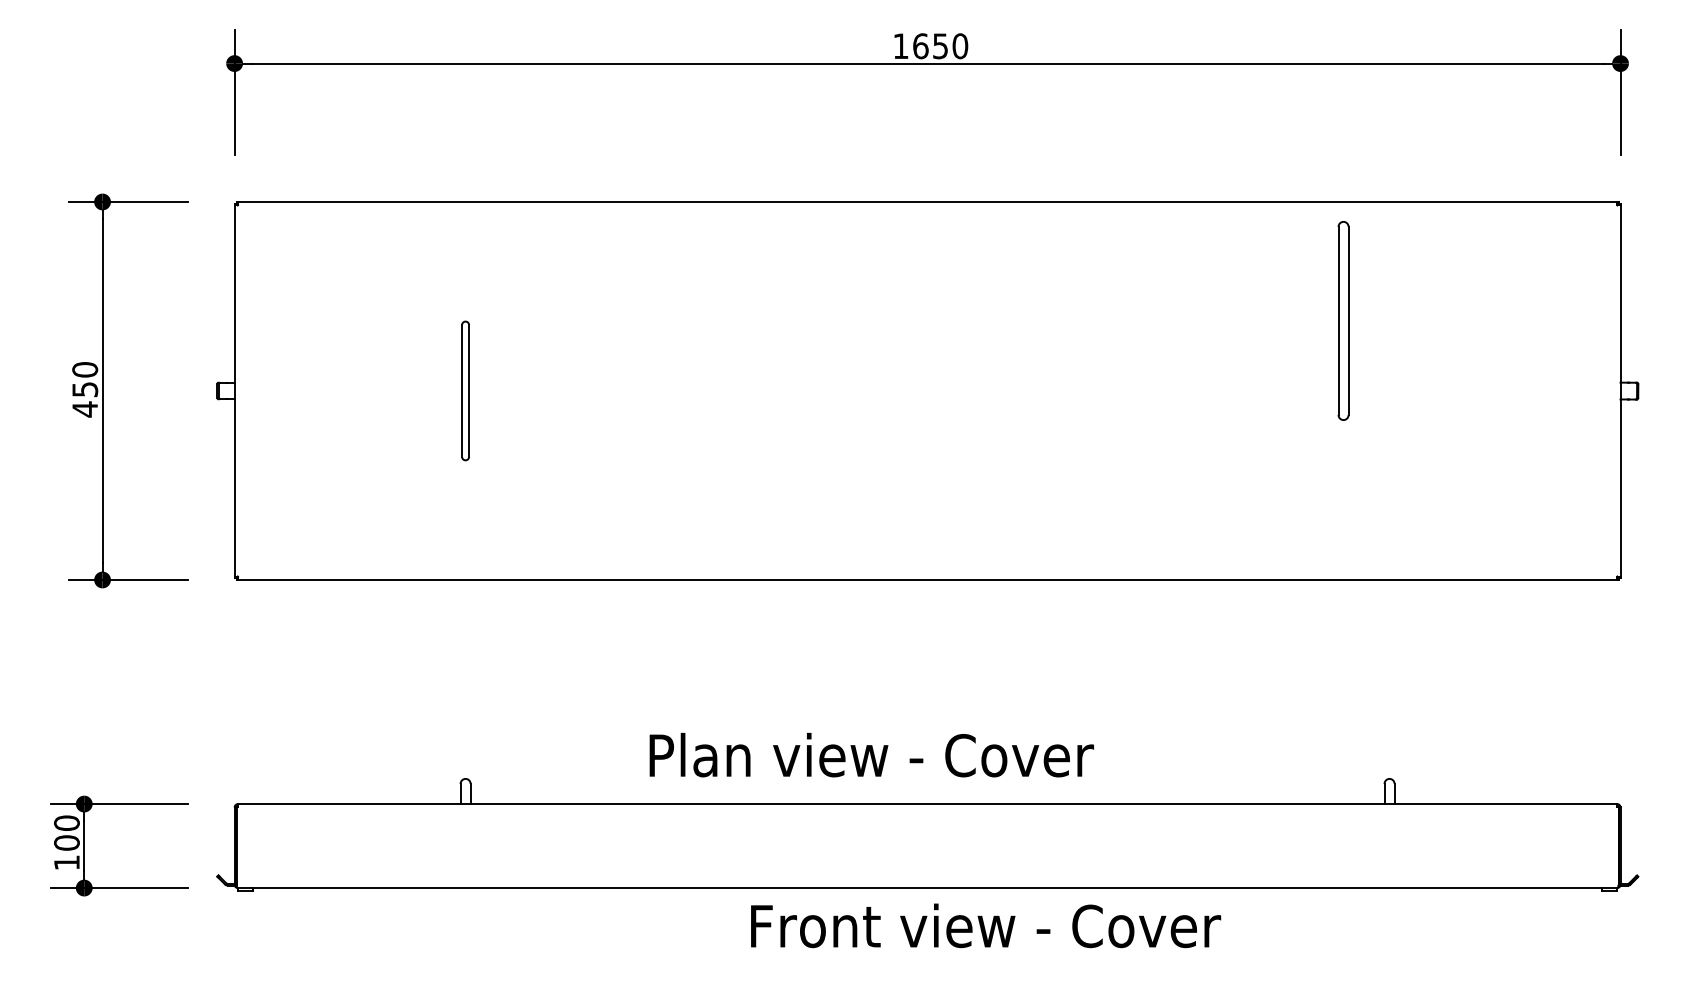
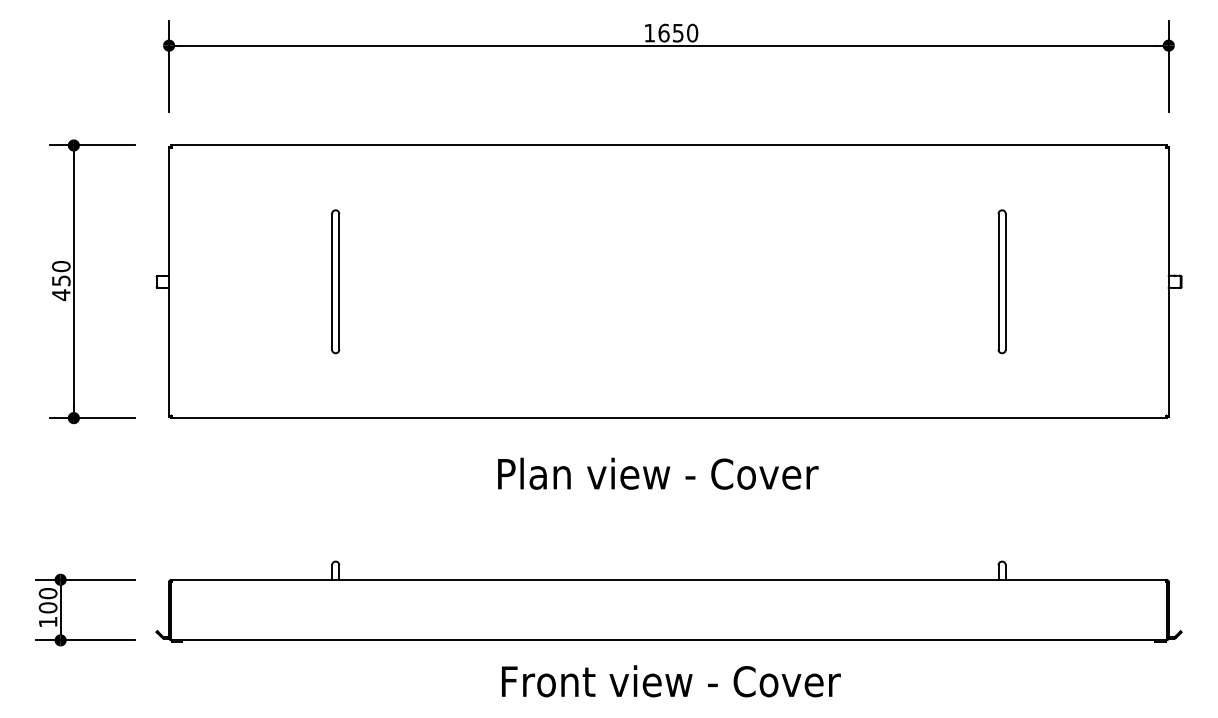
part: (1343, 320) -> (1002, 281), moved
part: (465, 390) -> (335, 281), size x1.43
text: (871, 755) -> (658, 474), moved
text: (986, 925) -> (671, 681), moved

